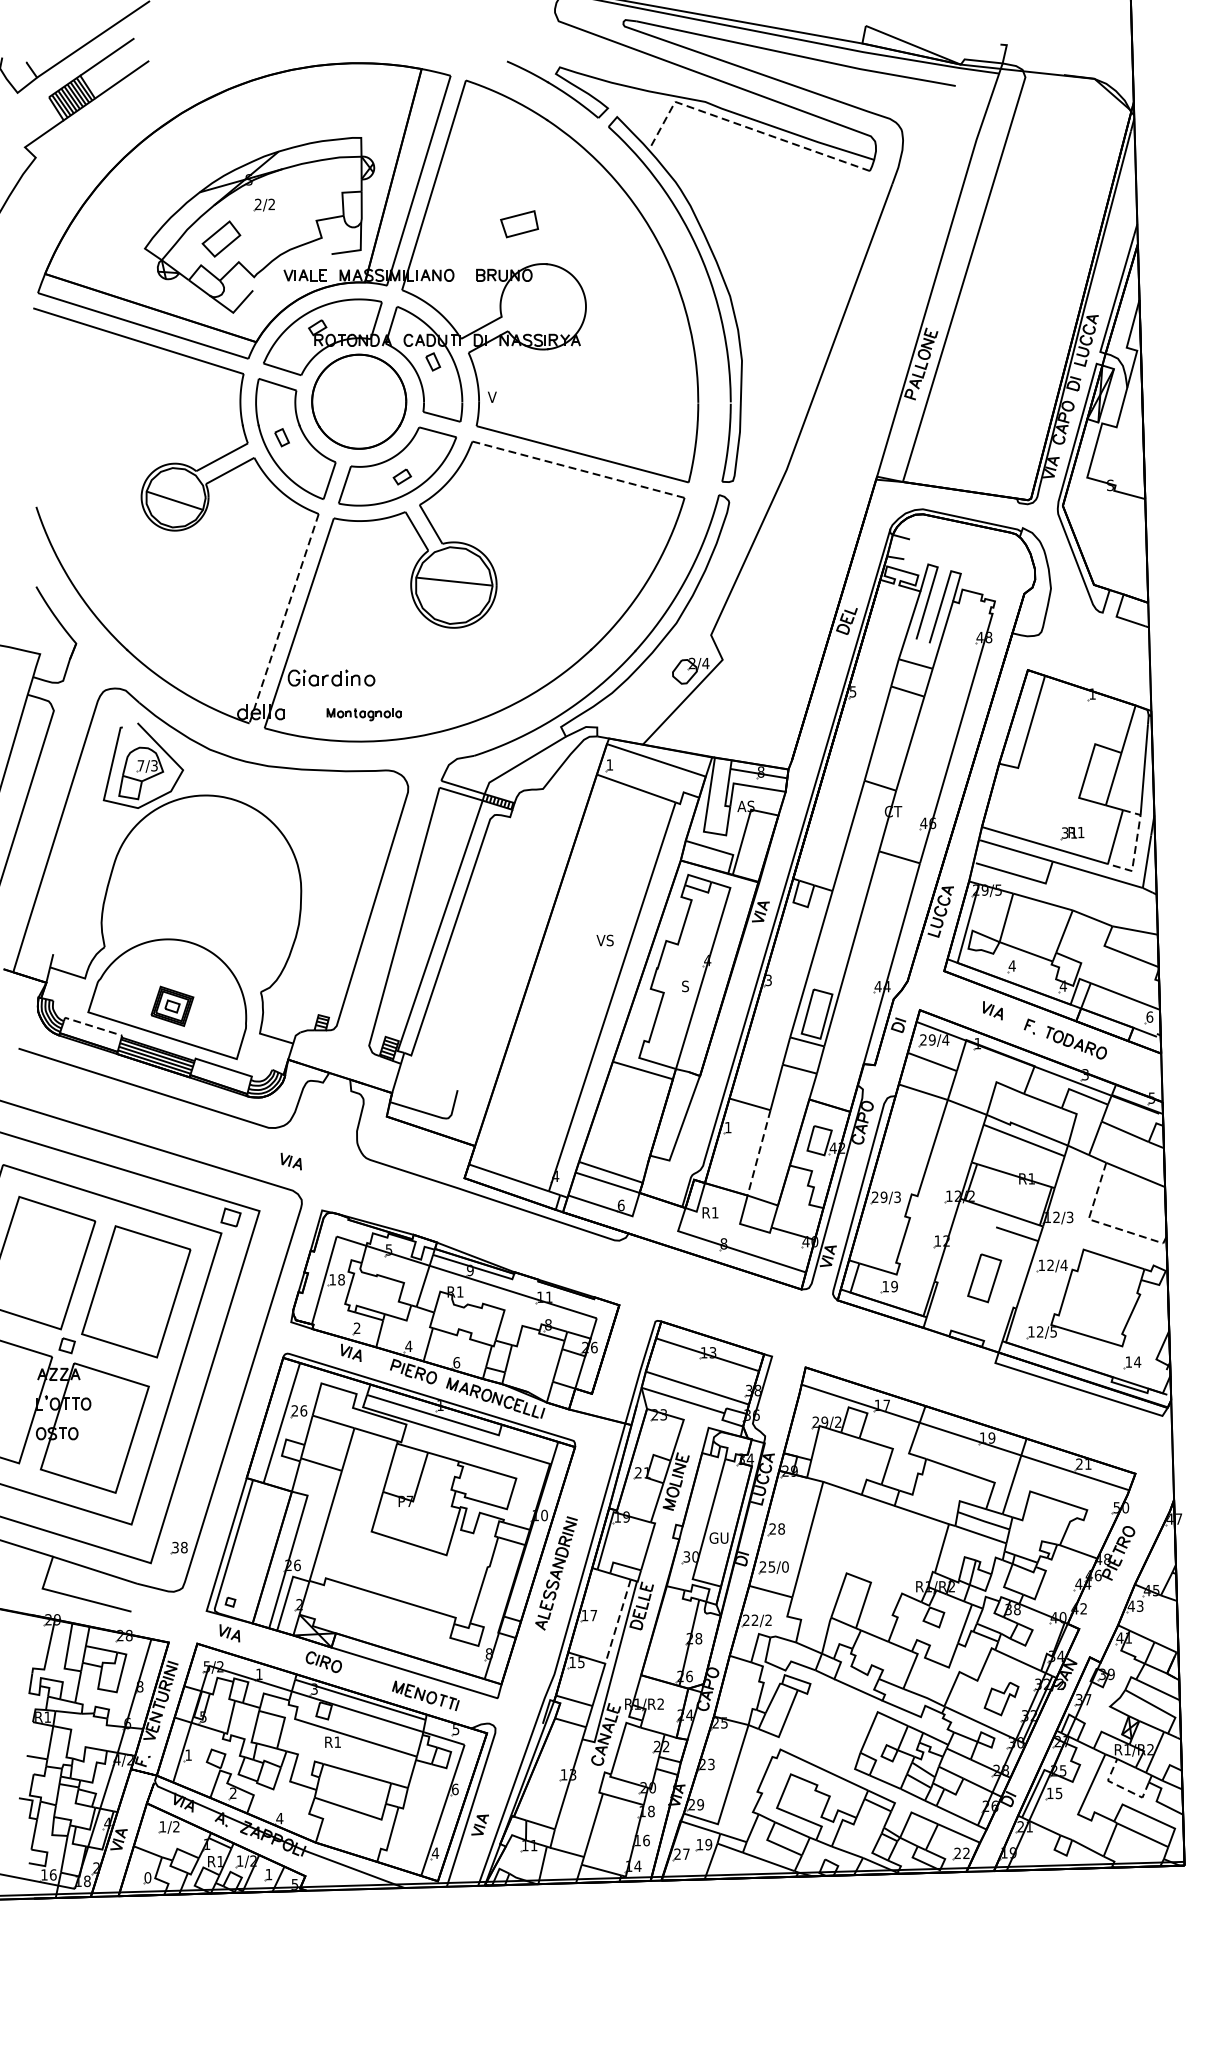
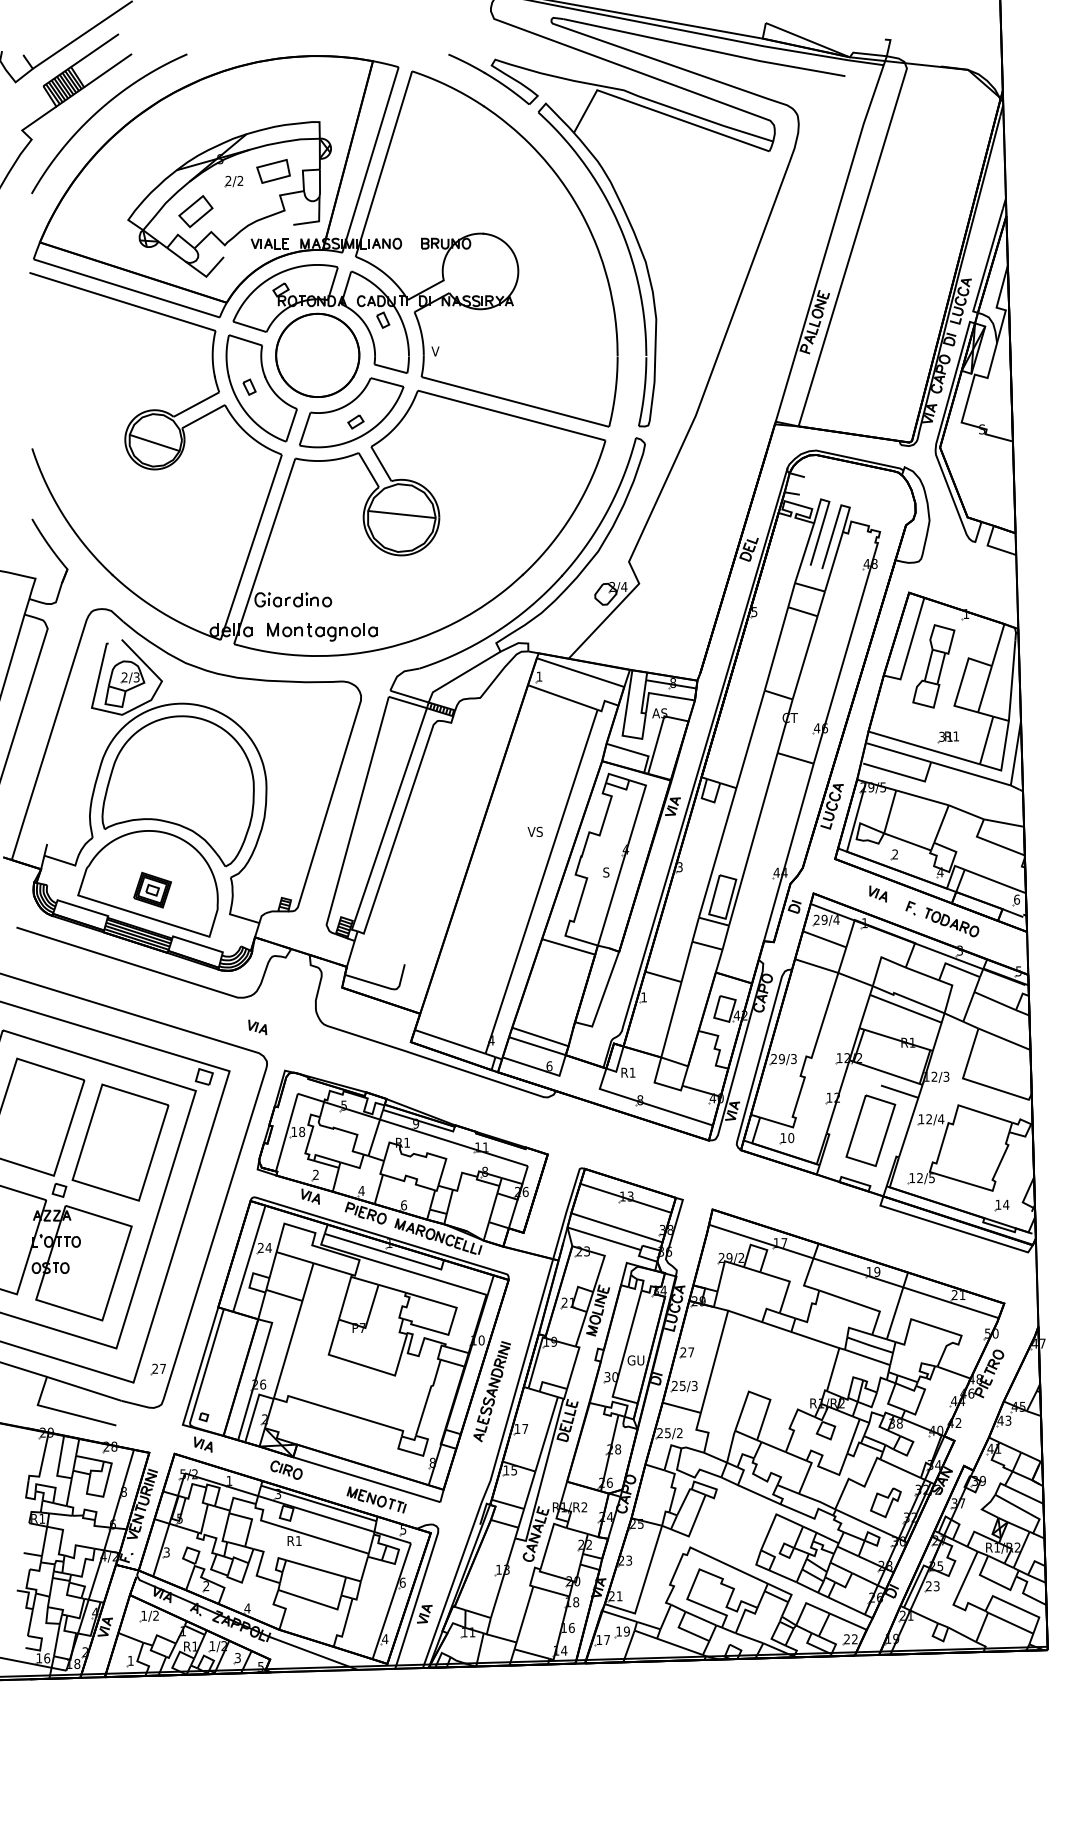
curve: (111, 127) -> (98, 112), added
line: (745, 127) -> (659, 112), dashed -> solid
part: (519, 224) -> (273, 171), moved
line: (580, 469) -> (513, 415), dashed -> solid
line: (284, 620) -> (251, 548), dashed -> solid
part: (364, 713) -> (322, 631), size x1.67
part: (1055, 753) -> (933, 666), added
text: (140, 765) -> (124, 677), 7/3 -> 2/3
line: (1135, 847) -> (1004, 749), dashed -> solid
part: (200, 894) -> (177, 791), added
text: (1012, 966) -> (895, 854), 4 -> 2
line: (93, 1027) -> (82, 908), dashed -> solid
line: (759, 1153) -> (671, 1020), dashed -> solid
line: (1101, 1223) -> (974, 1082), dashed -> solid
part: (984, 1278) -> (870, 1130), size x1.67
text: (893, 1287) -> (790, 1138), 19 -> 10
text: (303, 1410) -> (268, 1247), 26 -> 24
text: (781, 1529) -> (691, 1352), 28 -> 27
text: (180, 1547) -> (159, 1368), 38 -> 27
text: (785, 1567) -> (694, 1386), 25/0 -> 25/3
text: (754, 1620) -> (667, 1433), 22/2 -> 25/2
line: (617, 1621) -> (546, 1434), dashed -> solid
text: (188, 1755) -> (166, 1552), 1 -> 3
line: (1122, 1788) -> (992, 1581), dashed -> solid
text: (1054, 1793) -> (932, 1586), 15 -> 23
text: (700, 1805) -> (619, 1596), 29 -> 21
text: (677, 1853) -> (599, 1639), 27 -> 17
text: (268, 1875) -> (237, 1658), 1 -> 3
text: (147, 1877) -> (130, 1660), 0 -> 1

